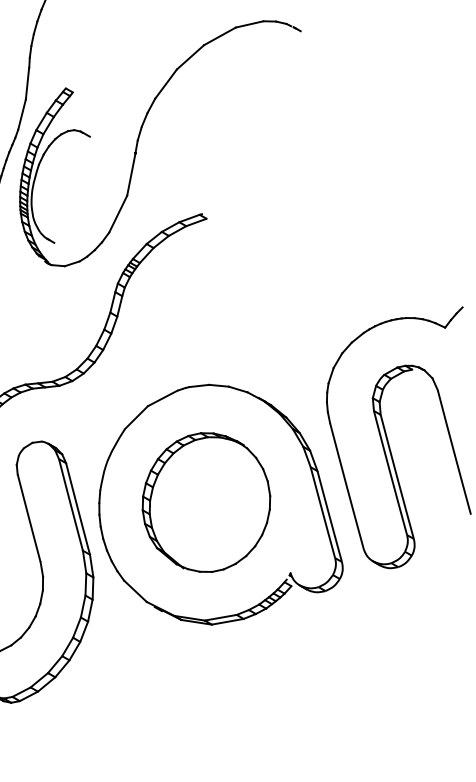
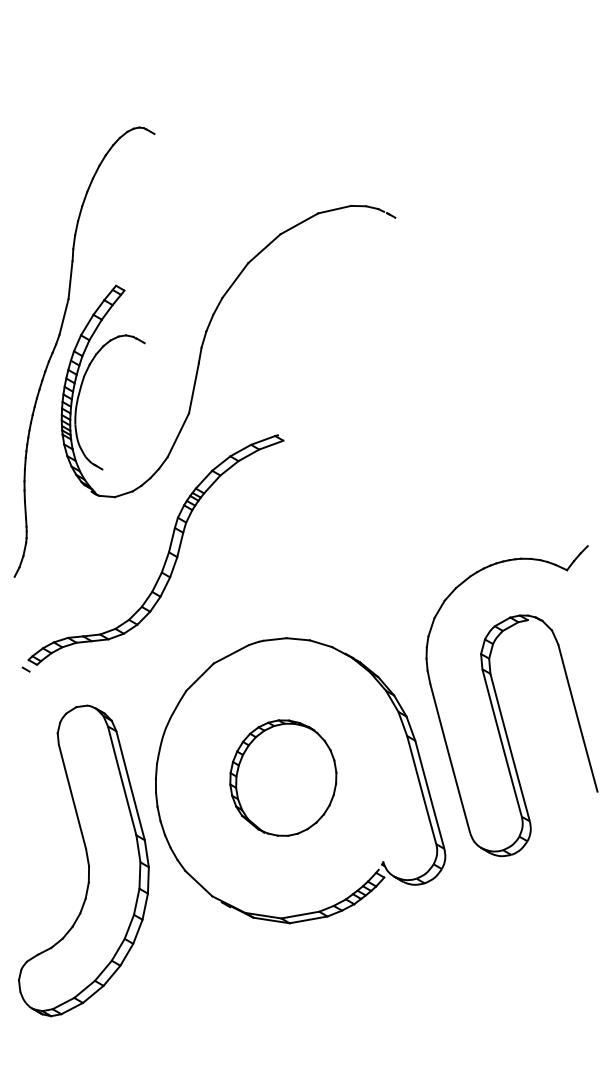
part: (206, 502) -> (283, 777), size x0.7

